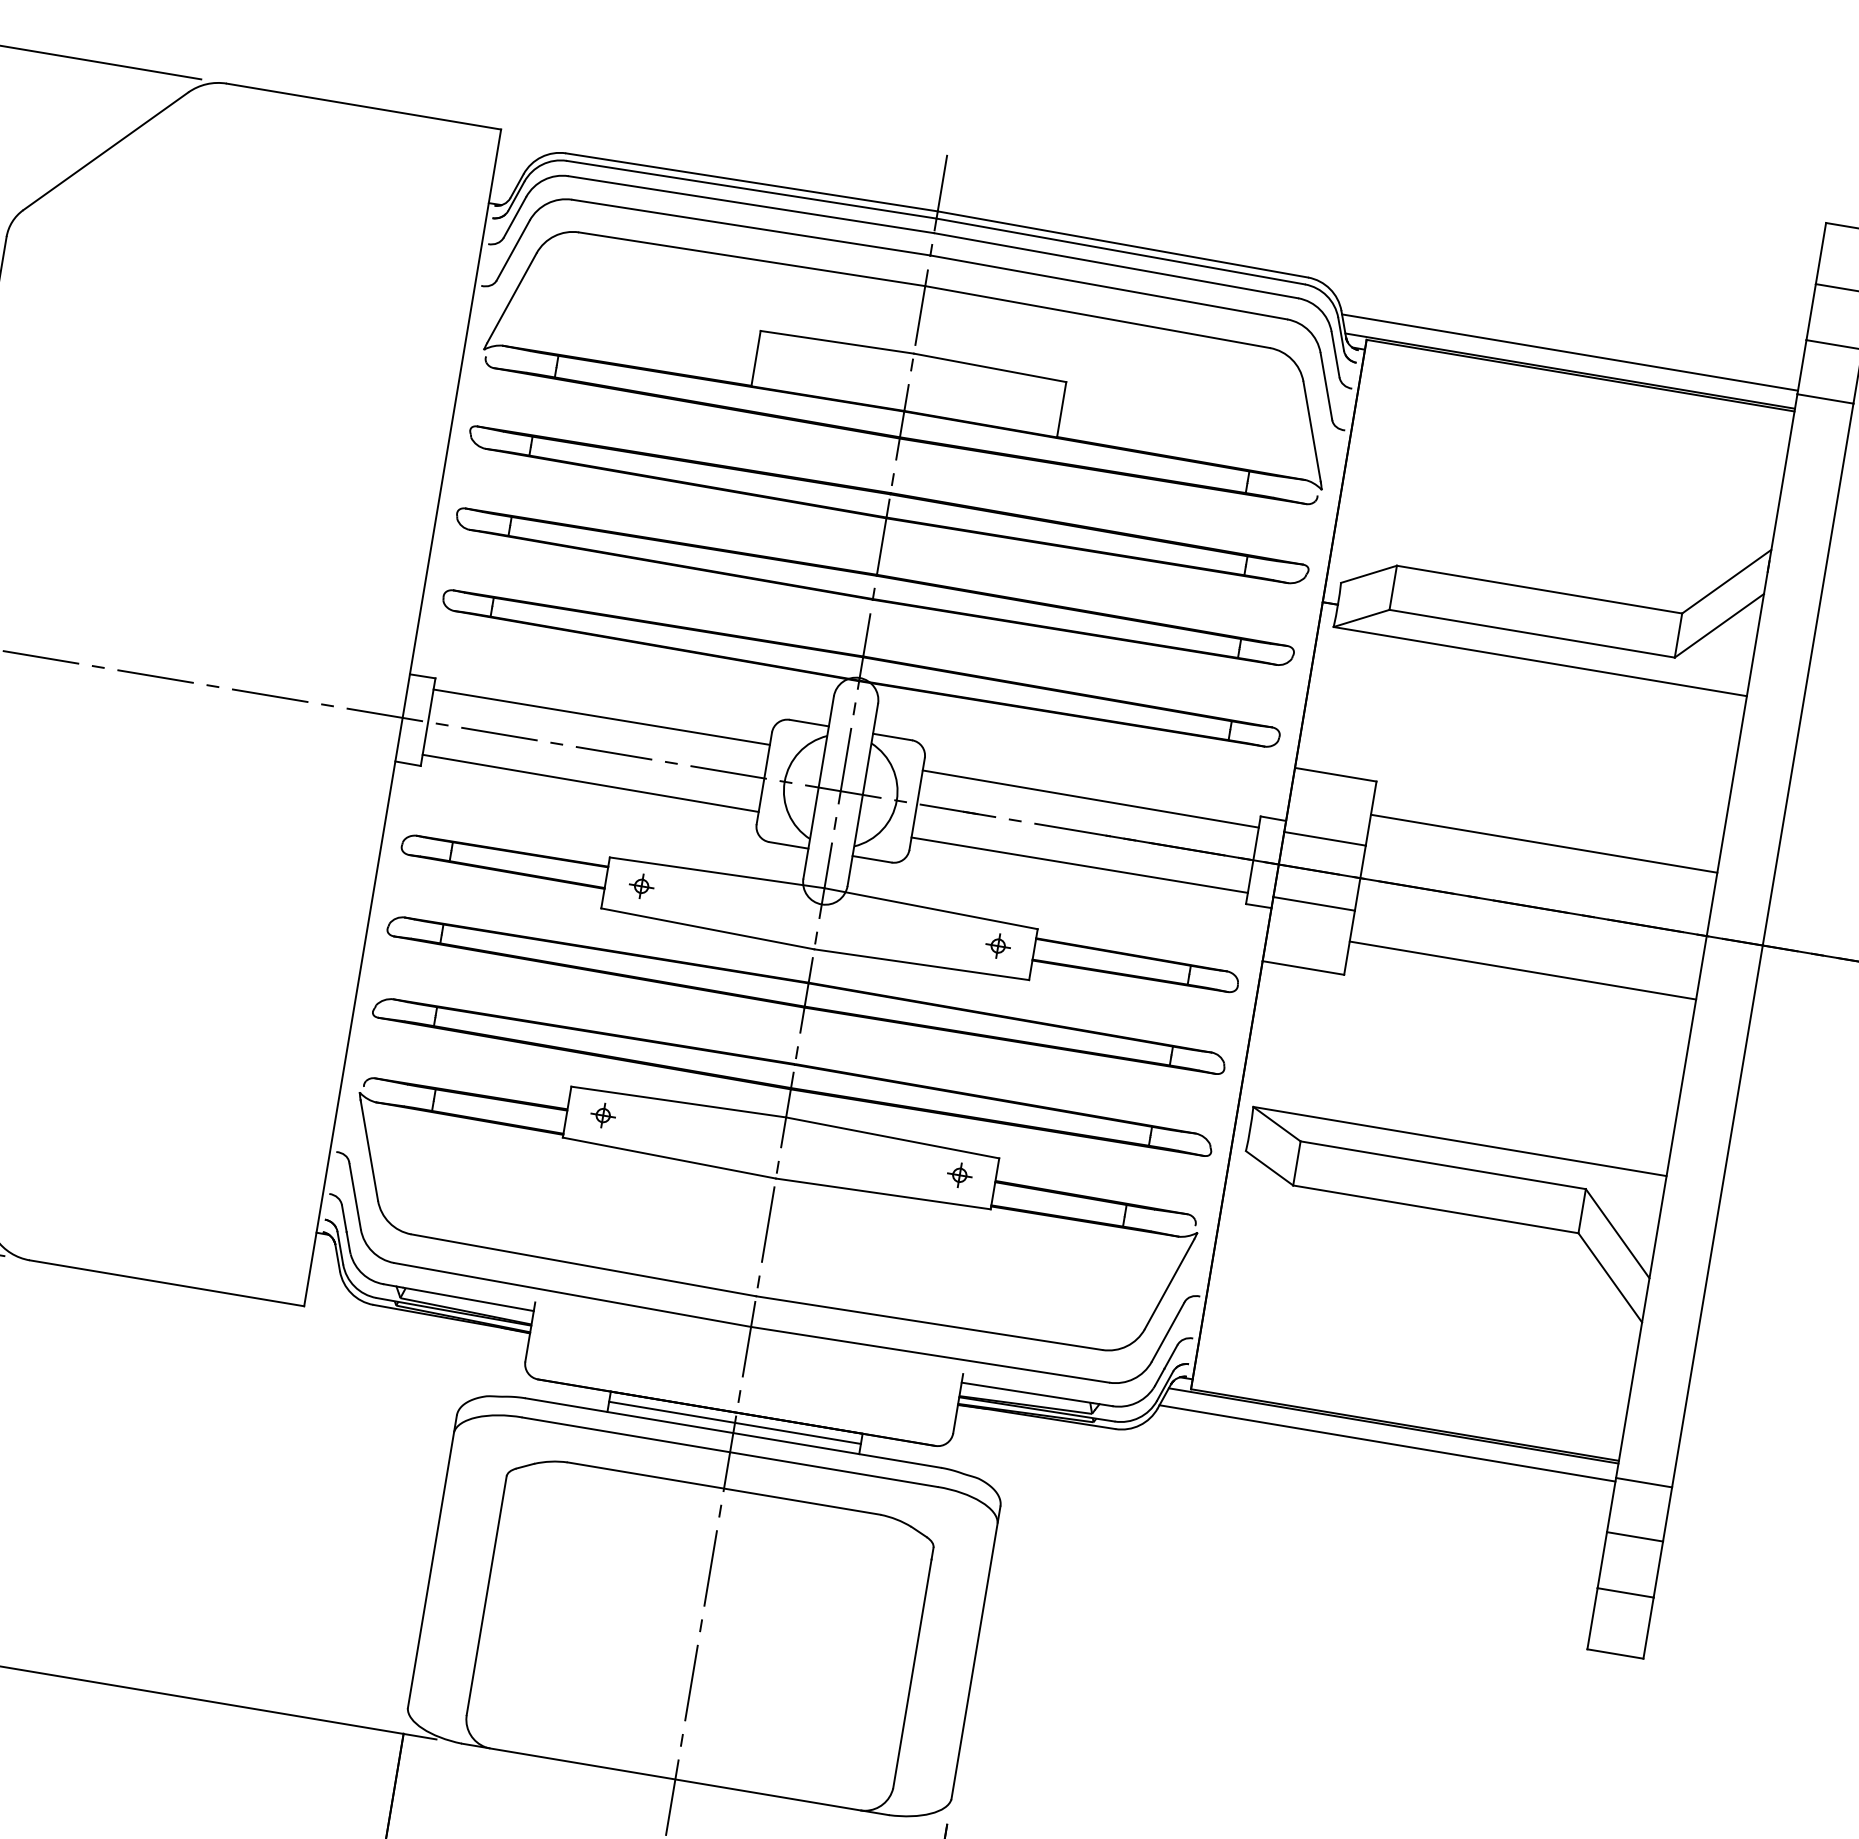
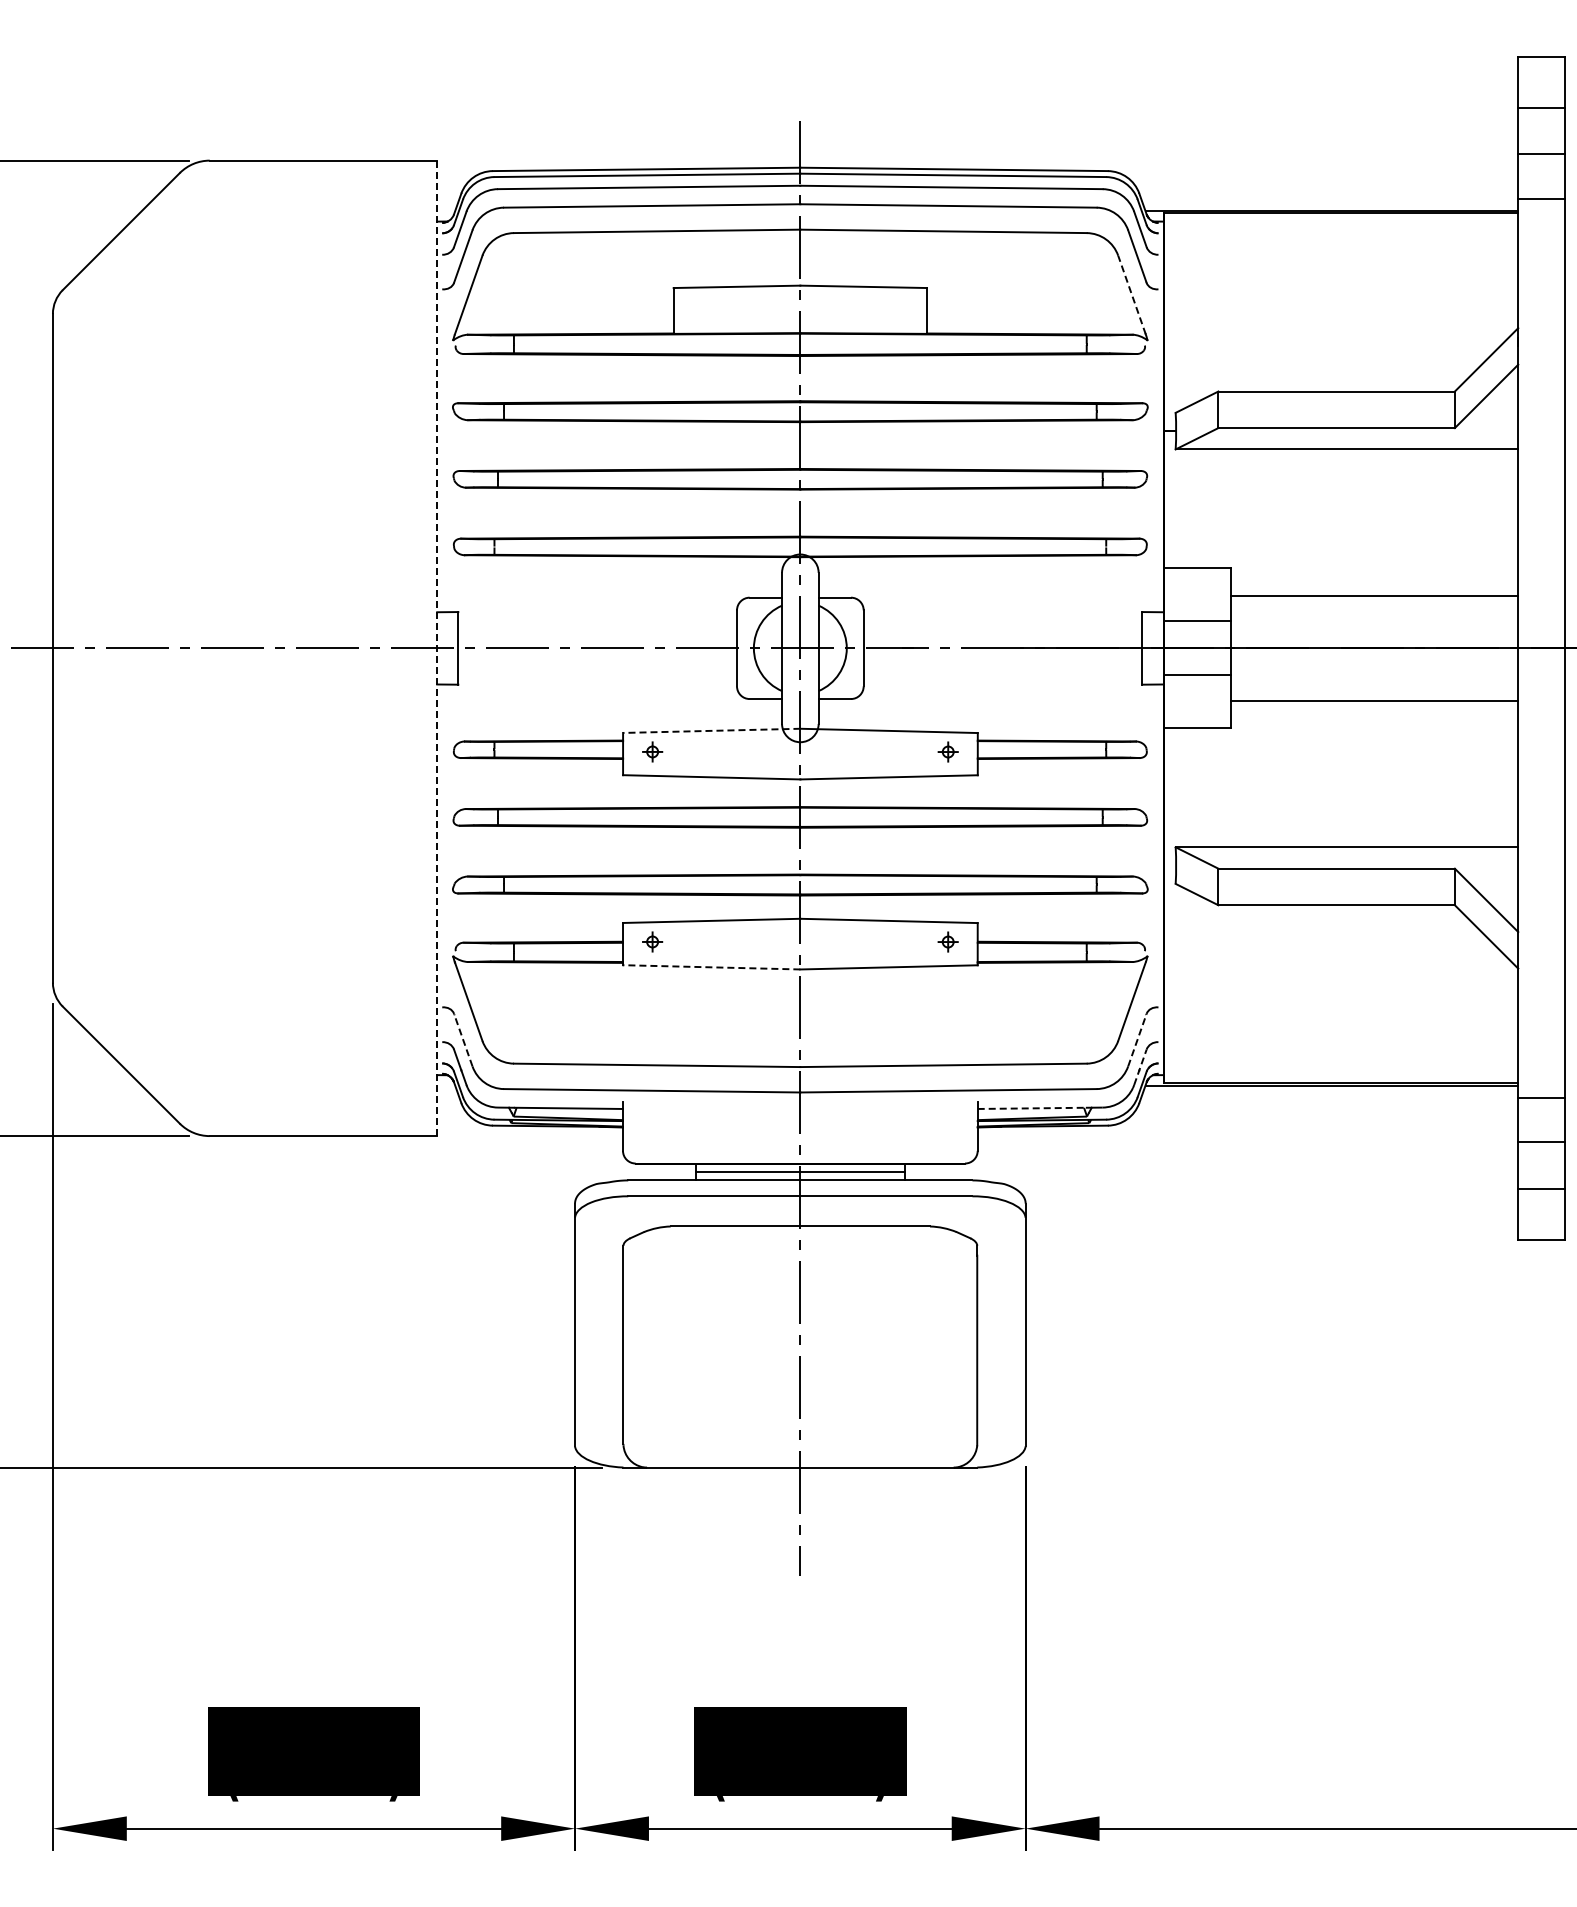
line: (1570, 352) -> (1329, 196), removed
line: (1312, 432) -> (1132, 295), solid -> dashed
line: (601, 716) -> (597, 620), removed
line: (403, 718) -> (437, 648), solid -> dashed
line: (590, 782) -> (597, 675), removed
line: (1090, 798) -> (1002, 620), removed
line: (1079, 864) -> (1002, 675), removed
line: (716, 872) -> (711, 730), solid -> dashed
line: (669, 1158) -> (711, 967), solid -> dashed
line: (355, 1196) -> (463, 1040), solid -> dashed
line: (1168, 1332) -> (1137, 1040), solid -> dashed
line: (1166, 1365) -> (1140, 1067), solid -> dashed
line: (1027, 1393) -> (1032, 1108), solid -> dashed
line: (1387, 1443) -> (1329, 1100), removed

